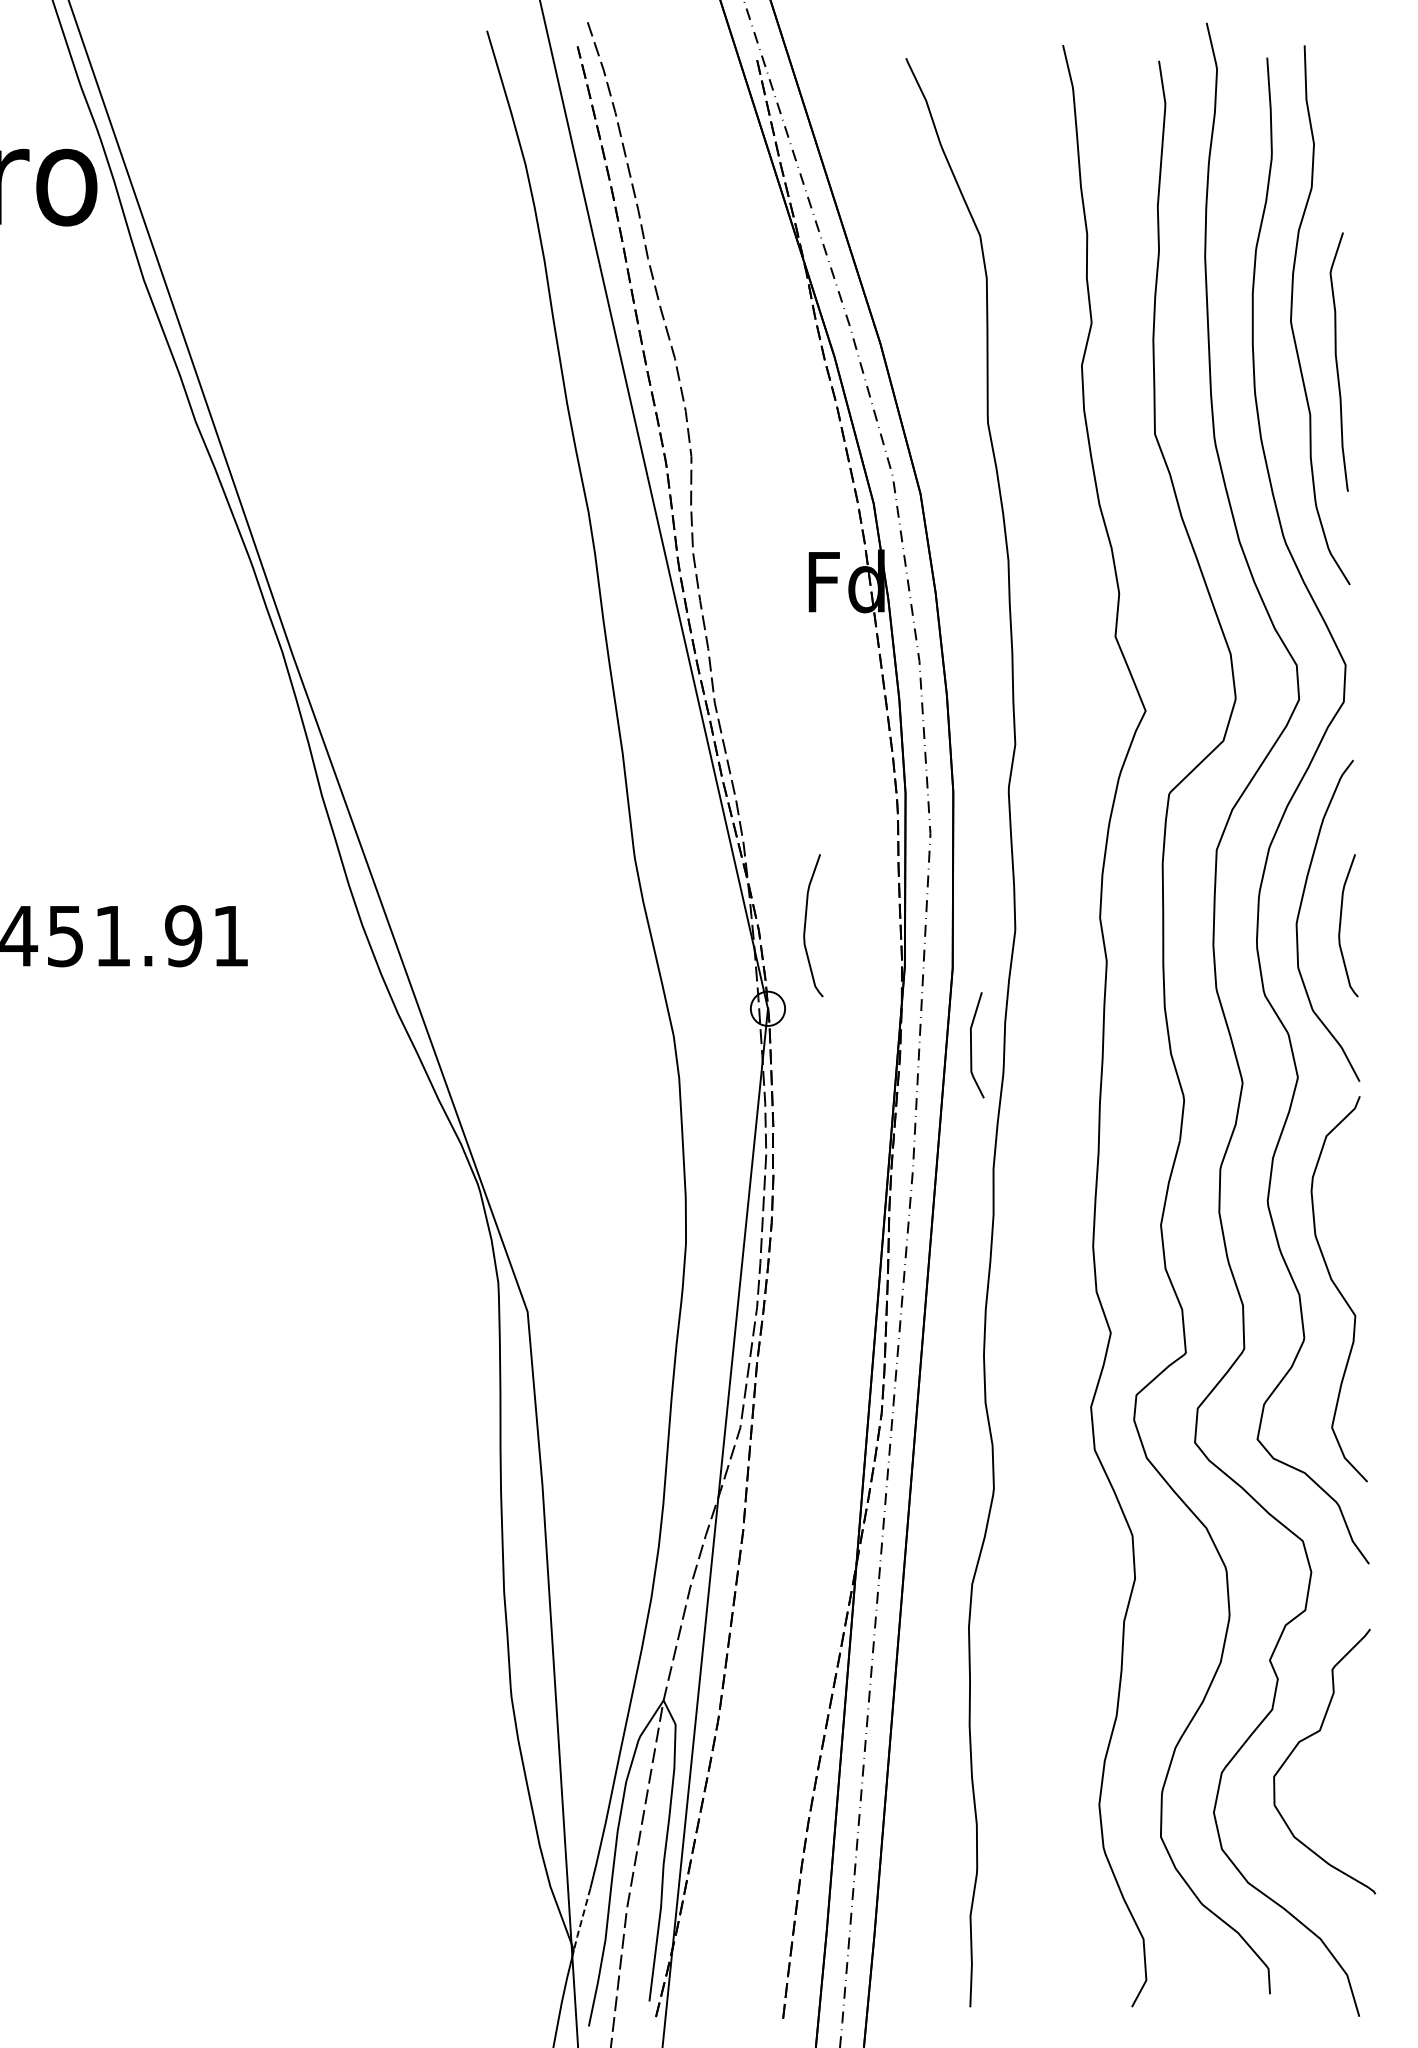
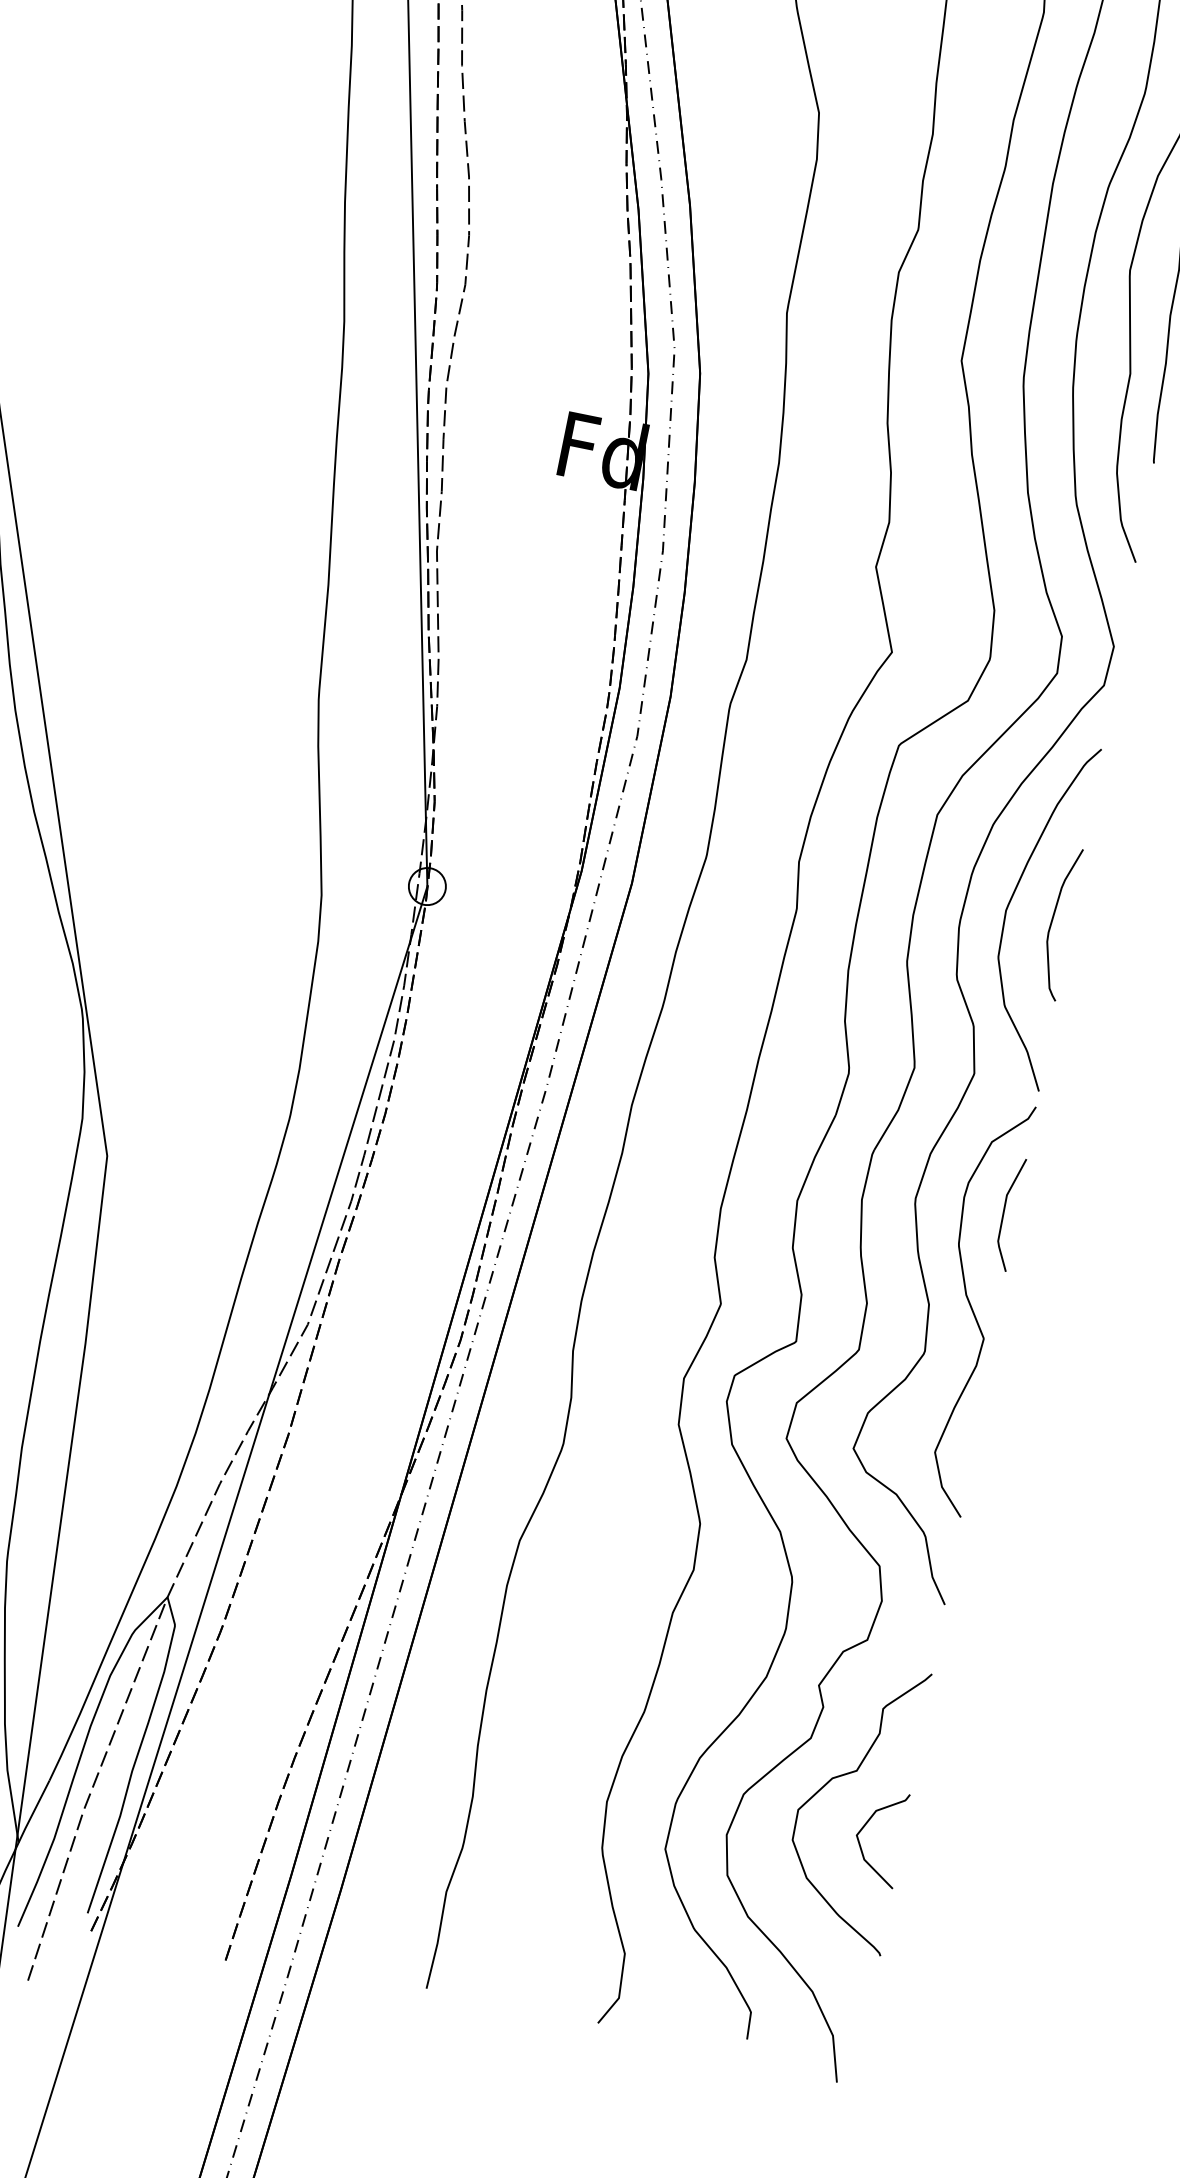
curve: (806, 923) -> (486, 804), removed
line: (971, 1045) -> (1004, 1213), moved
curve: (1338, 1778) -> (866, 1825), added
line: (581, 1919) -> (33, 1811), dashed -> solid

